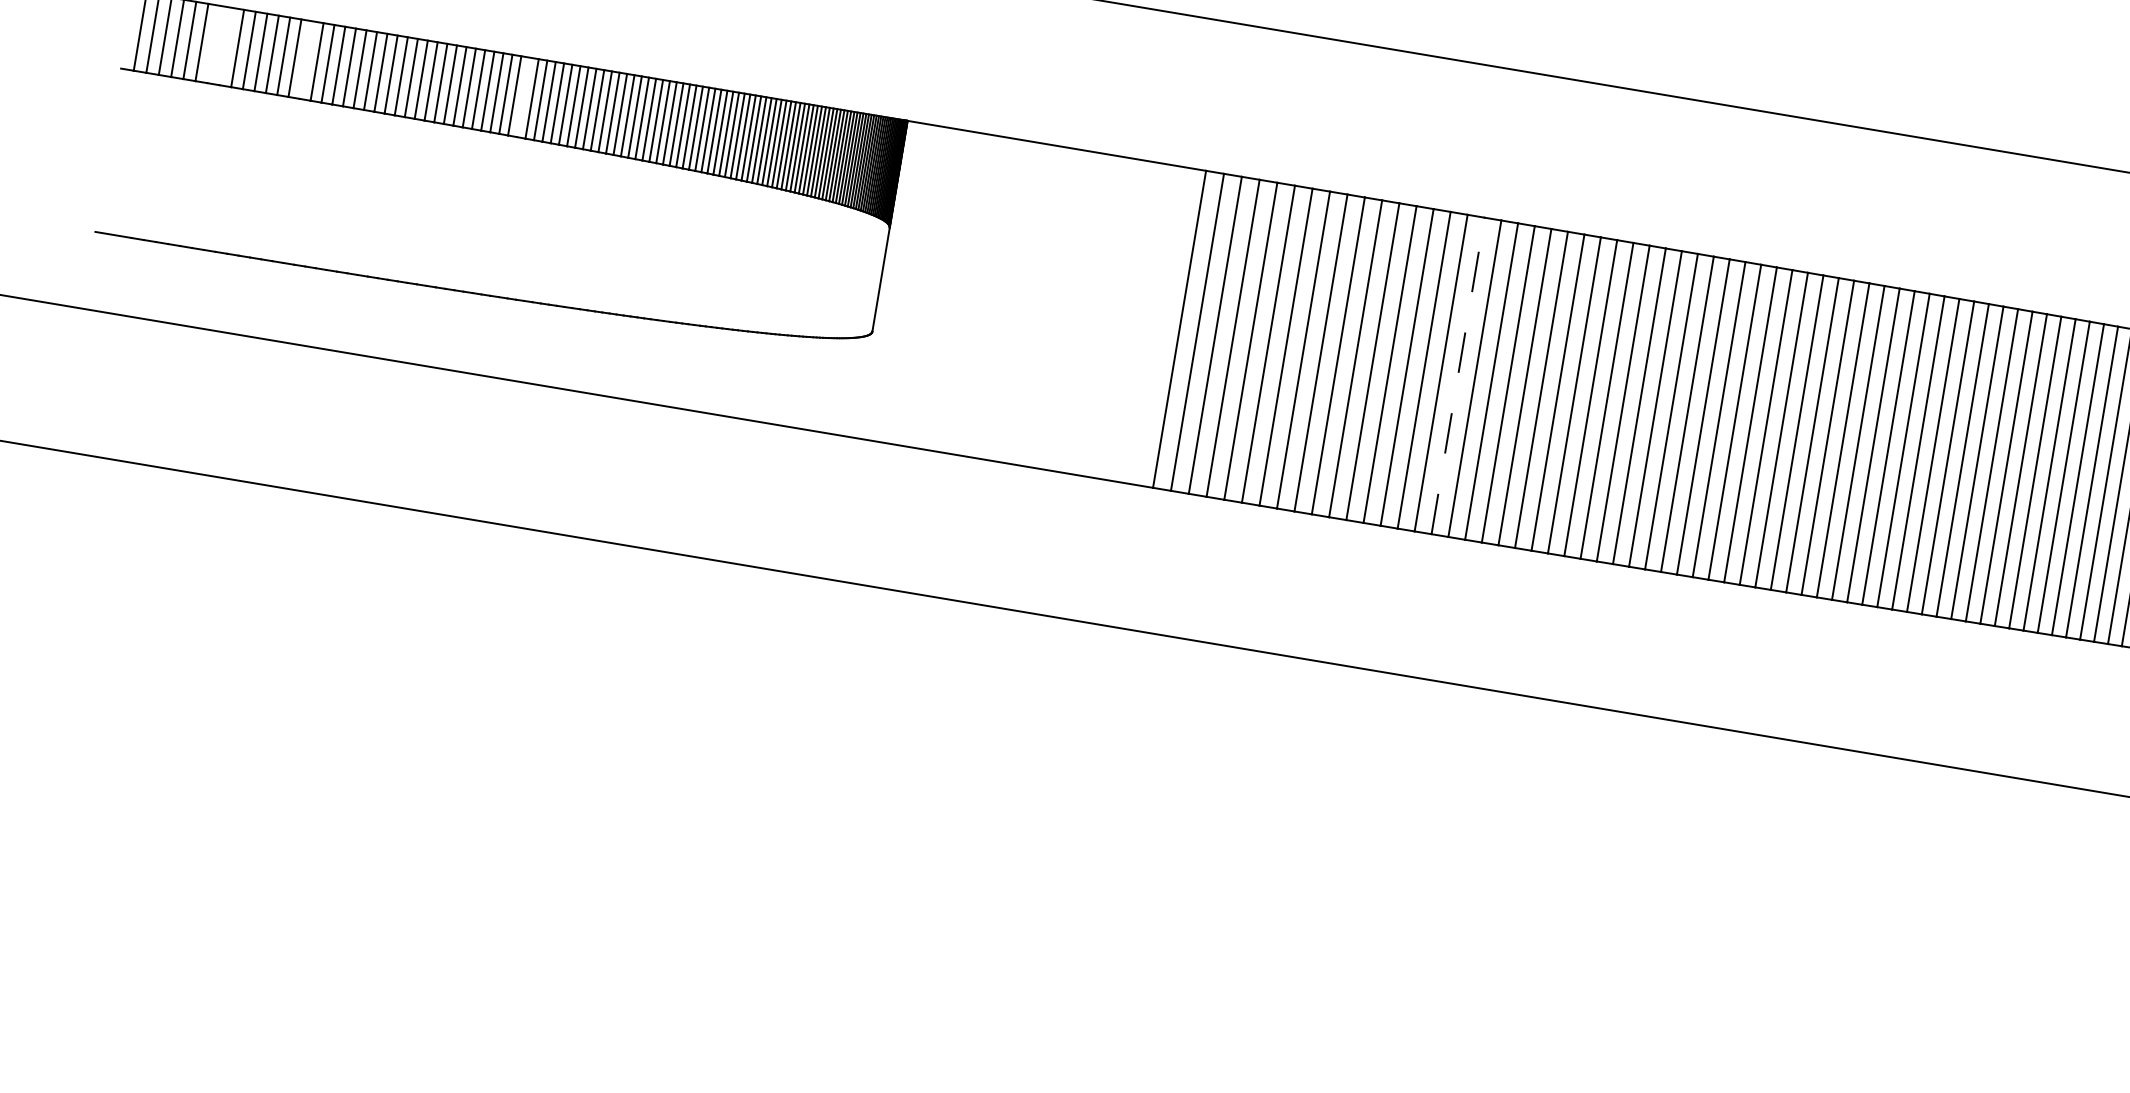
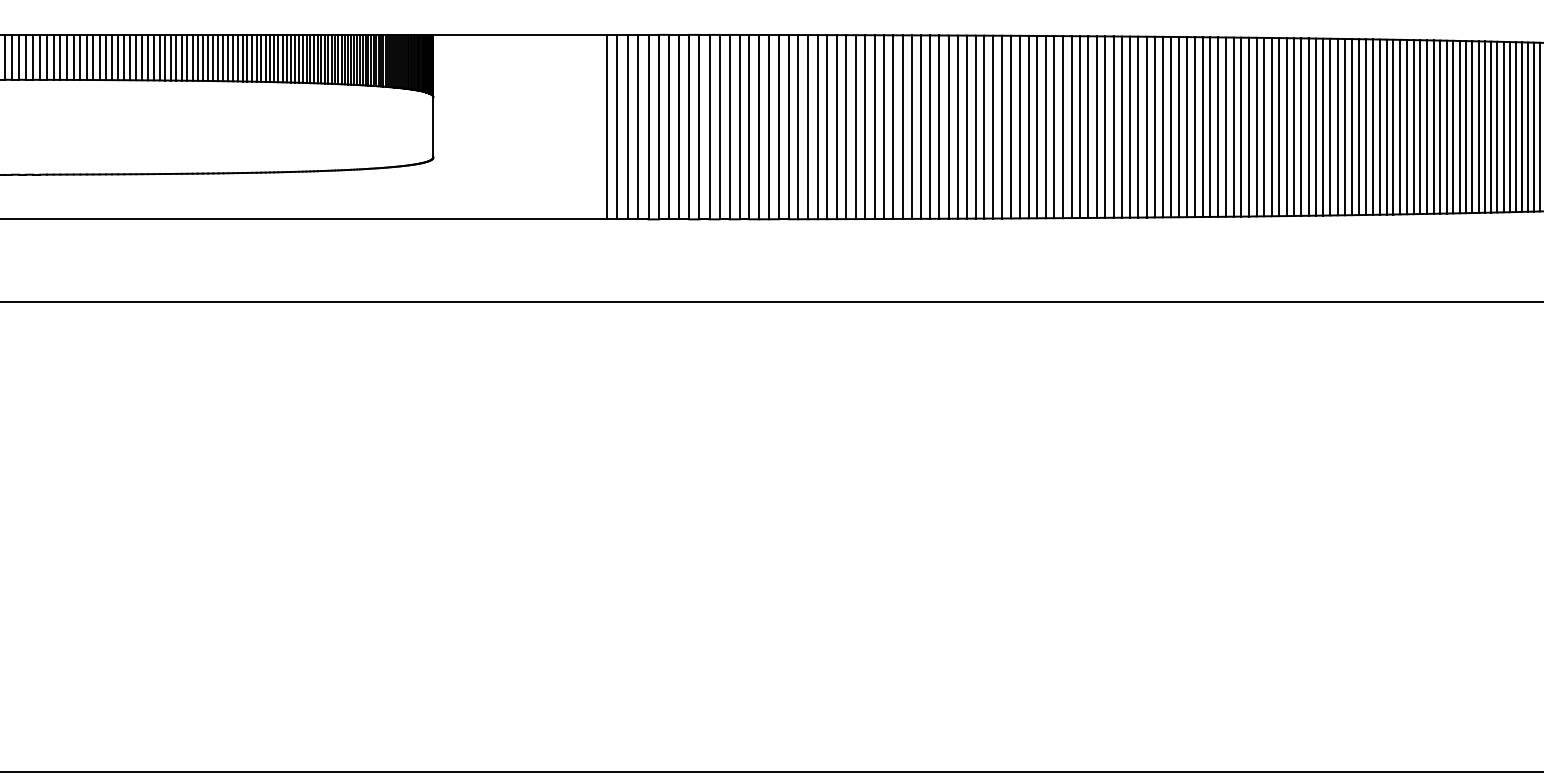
line: (214, 43) -> (33, 56), added
line: (226, 45) -> (40, 56), added
line: (305, 60) -> (86, 57), added
line: (523, 96) -> (213, 57), added
line: (1458, 374) -> (769, 126), dashed -> solid

